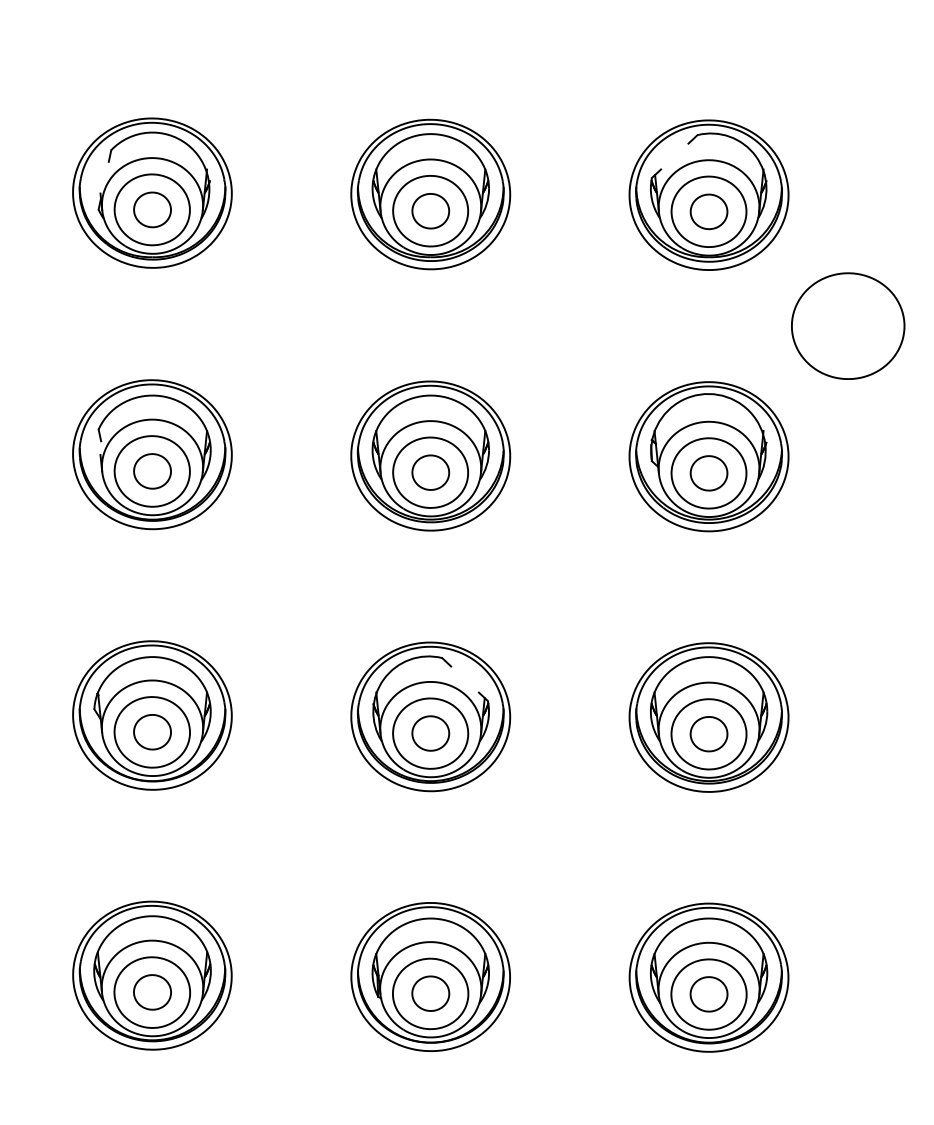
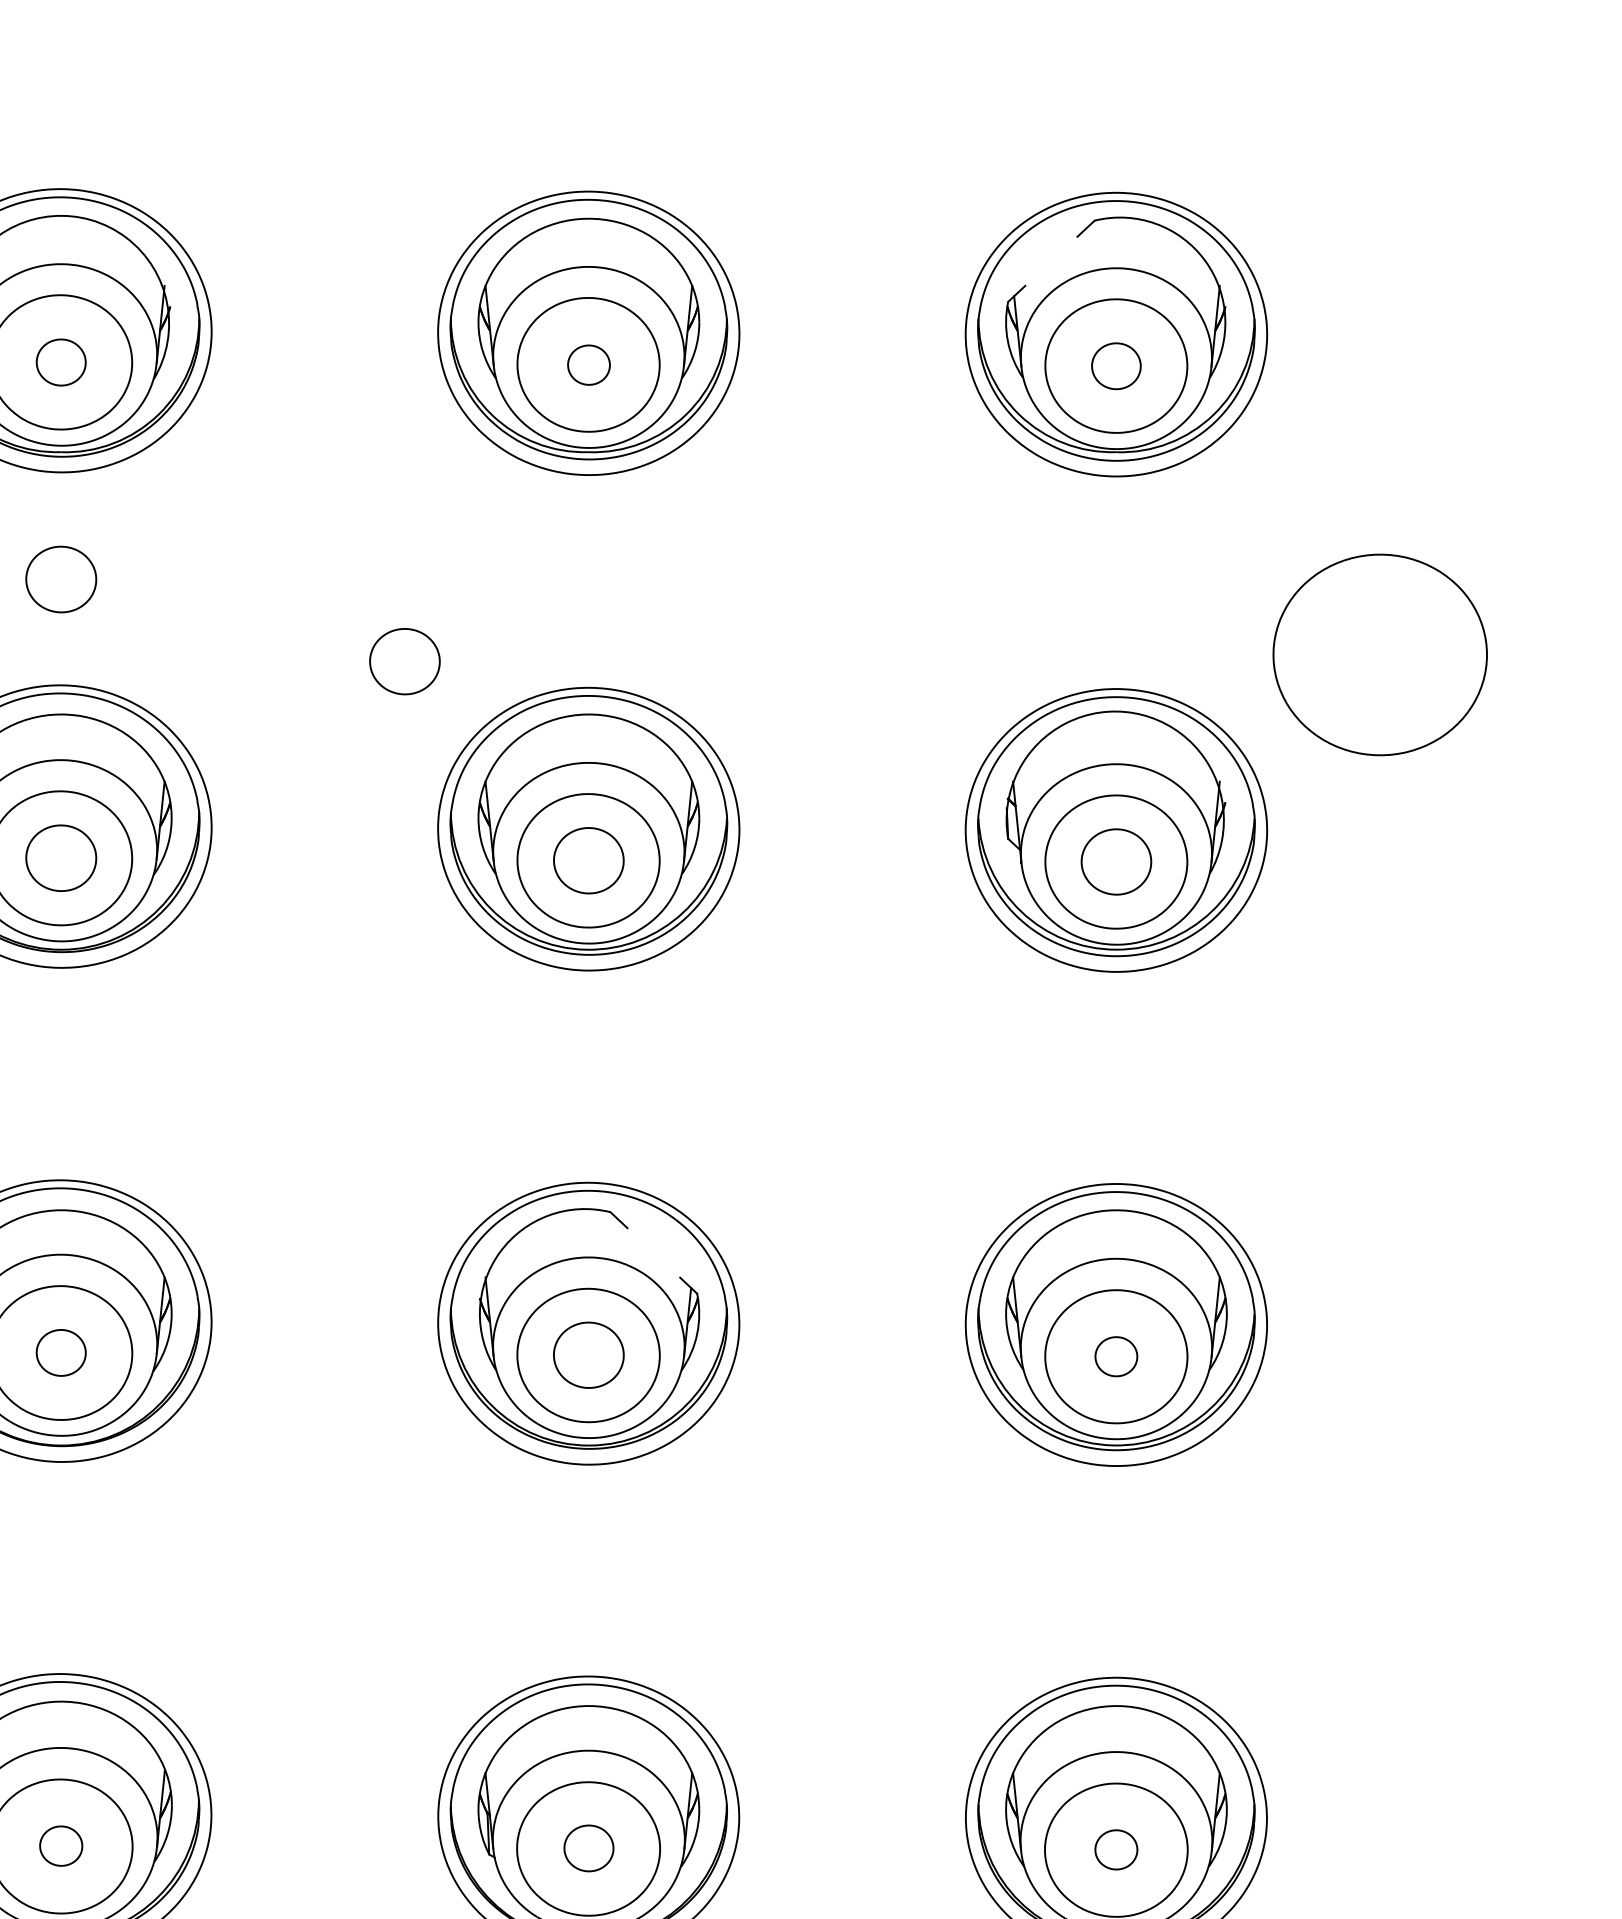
part: (152, 209) -> (61, 361), size x0.7
part: (430, 211) -> (588, 365), size x0.6
part: (708, 211) -> (1115, 365), size x0.7
part: (152, 324) -> (61, 579), added
part: (848, 325) -> (1380, 653), moved
part: (333, 367) -> (404, 661), added
part: (152, 732) -> (61, 1353), size x0.7
part: (708, 734) -> (1115, 1357), size x0.6
part: (152, 992) -> (61, 1846), size x0.6
part: (430, 993) -> (588, 1848), size x0.7
part: (708, 994) -> (1115, 1850), size x0.6

